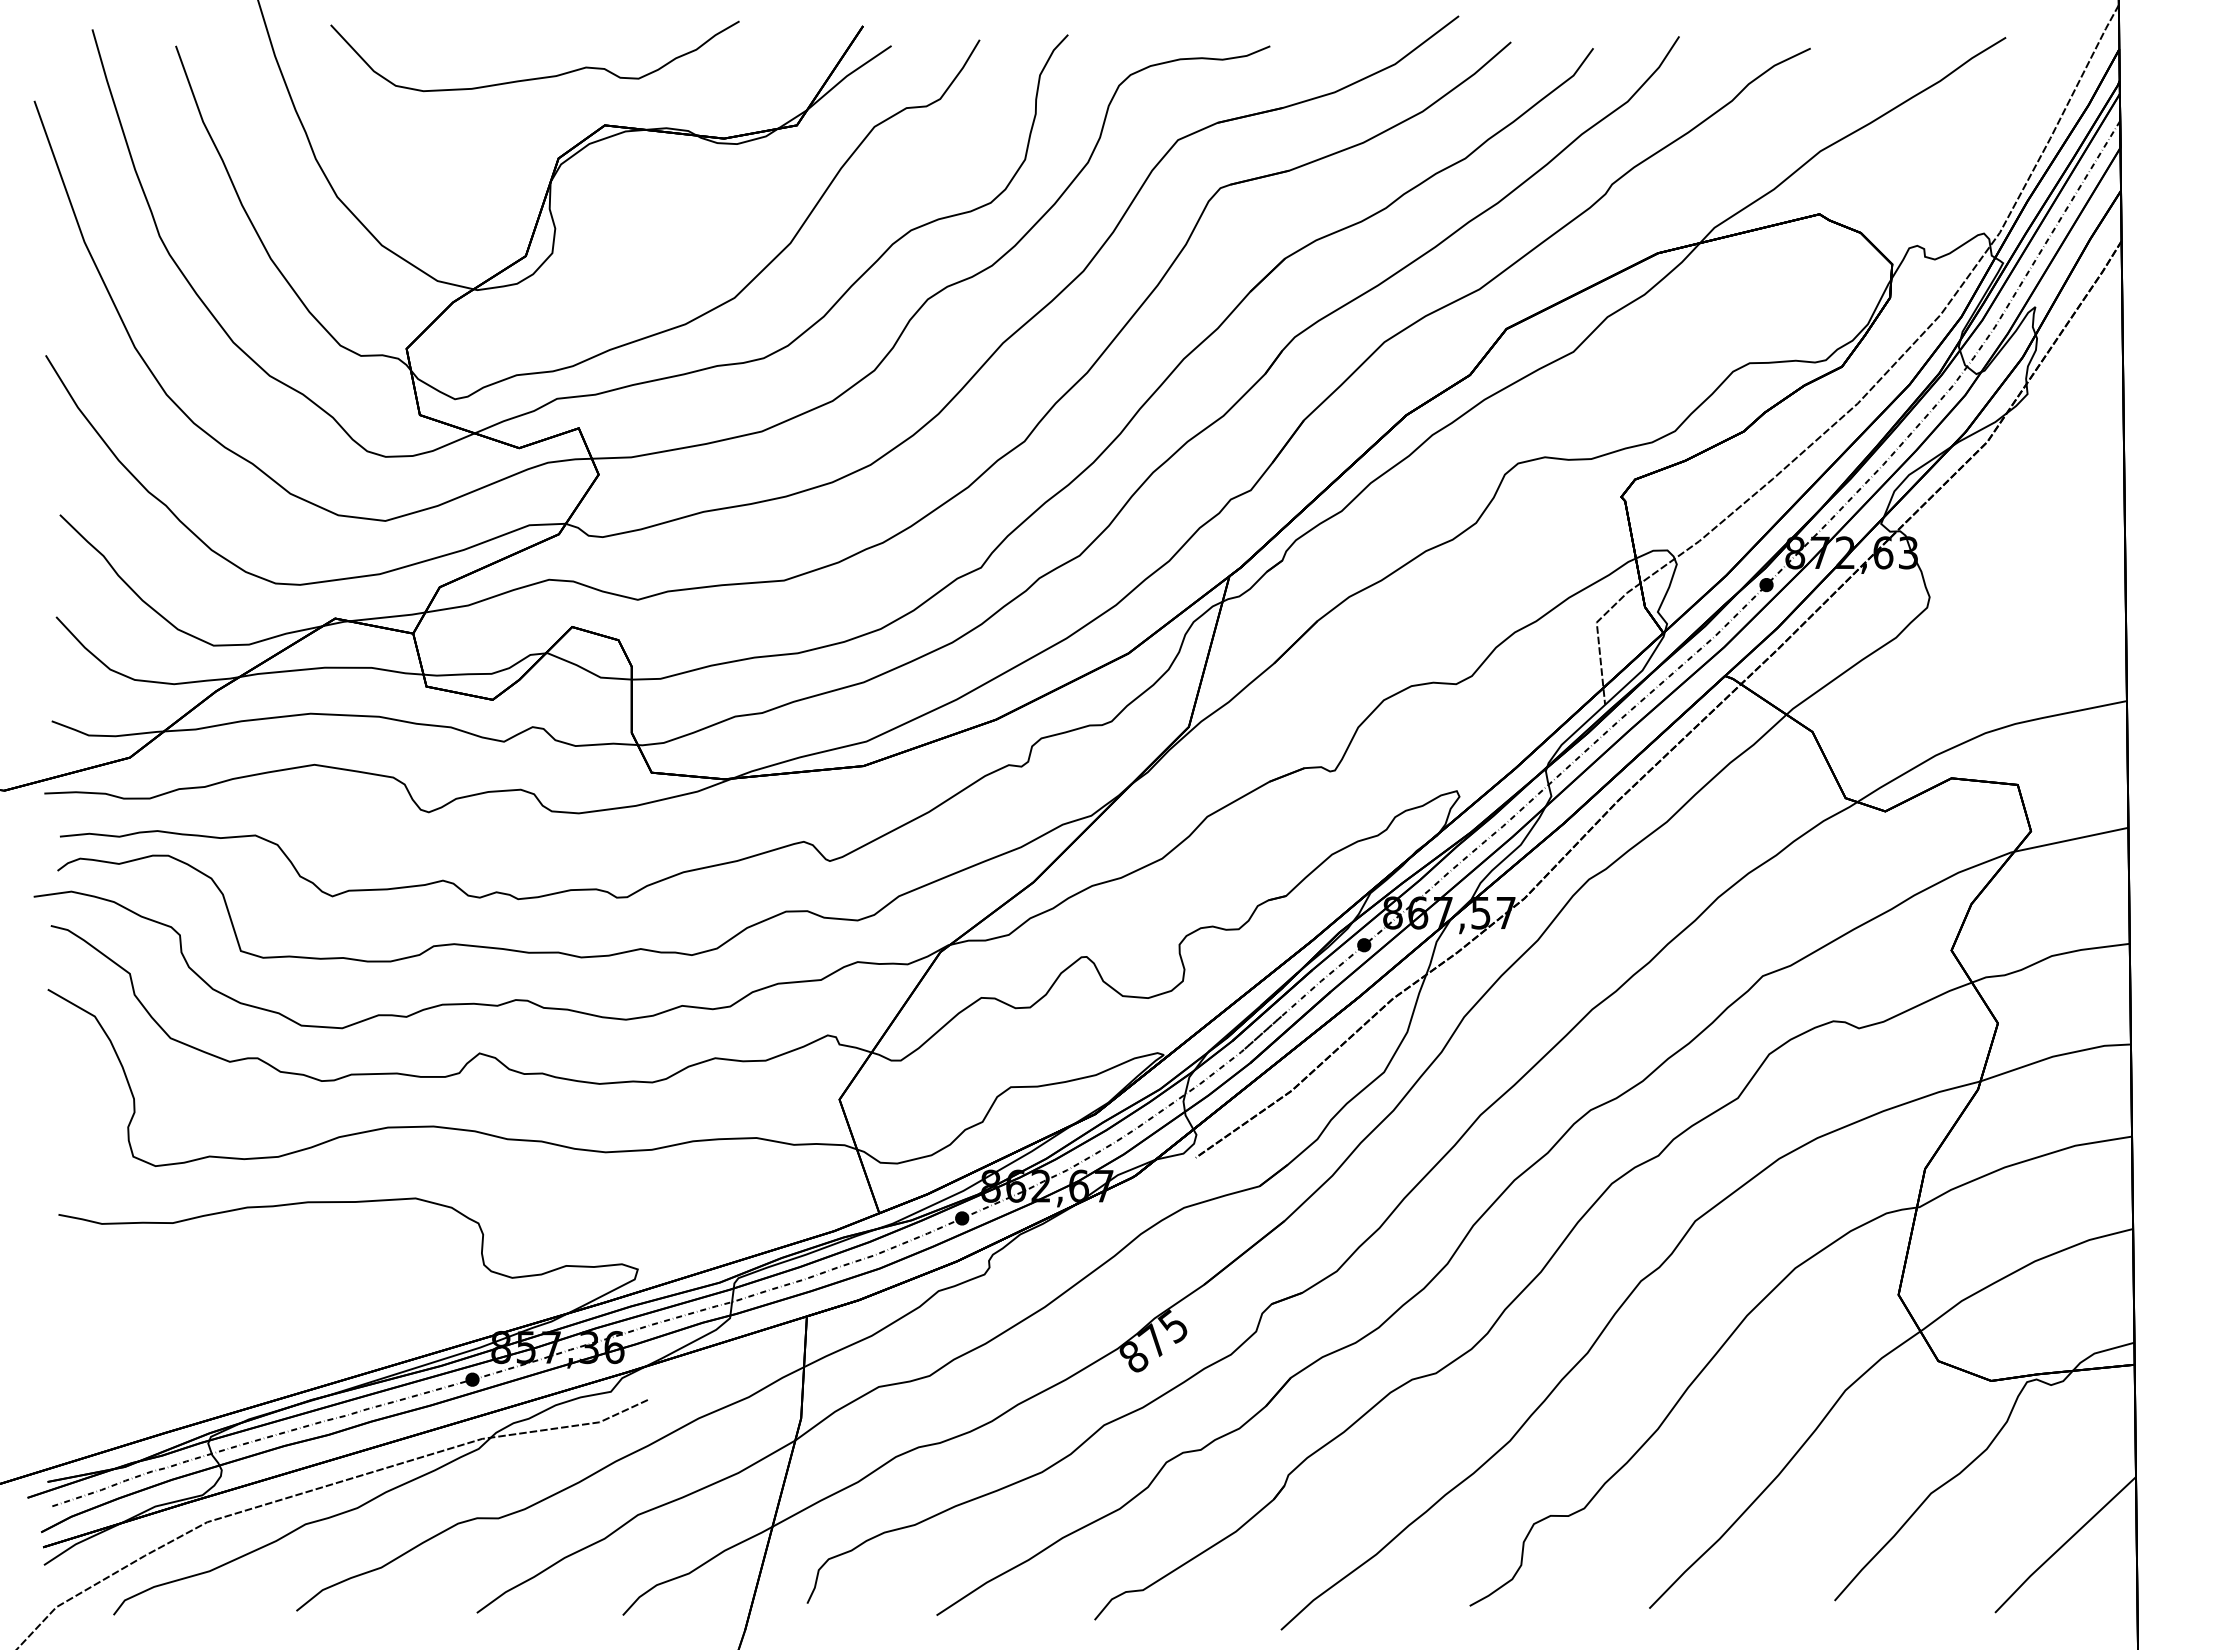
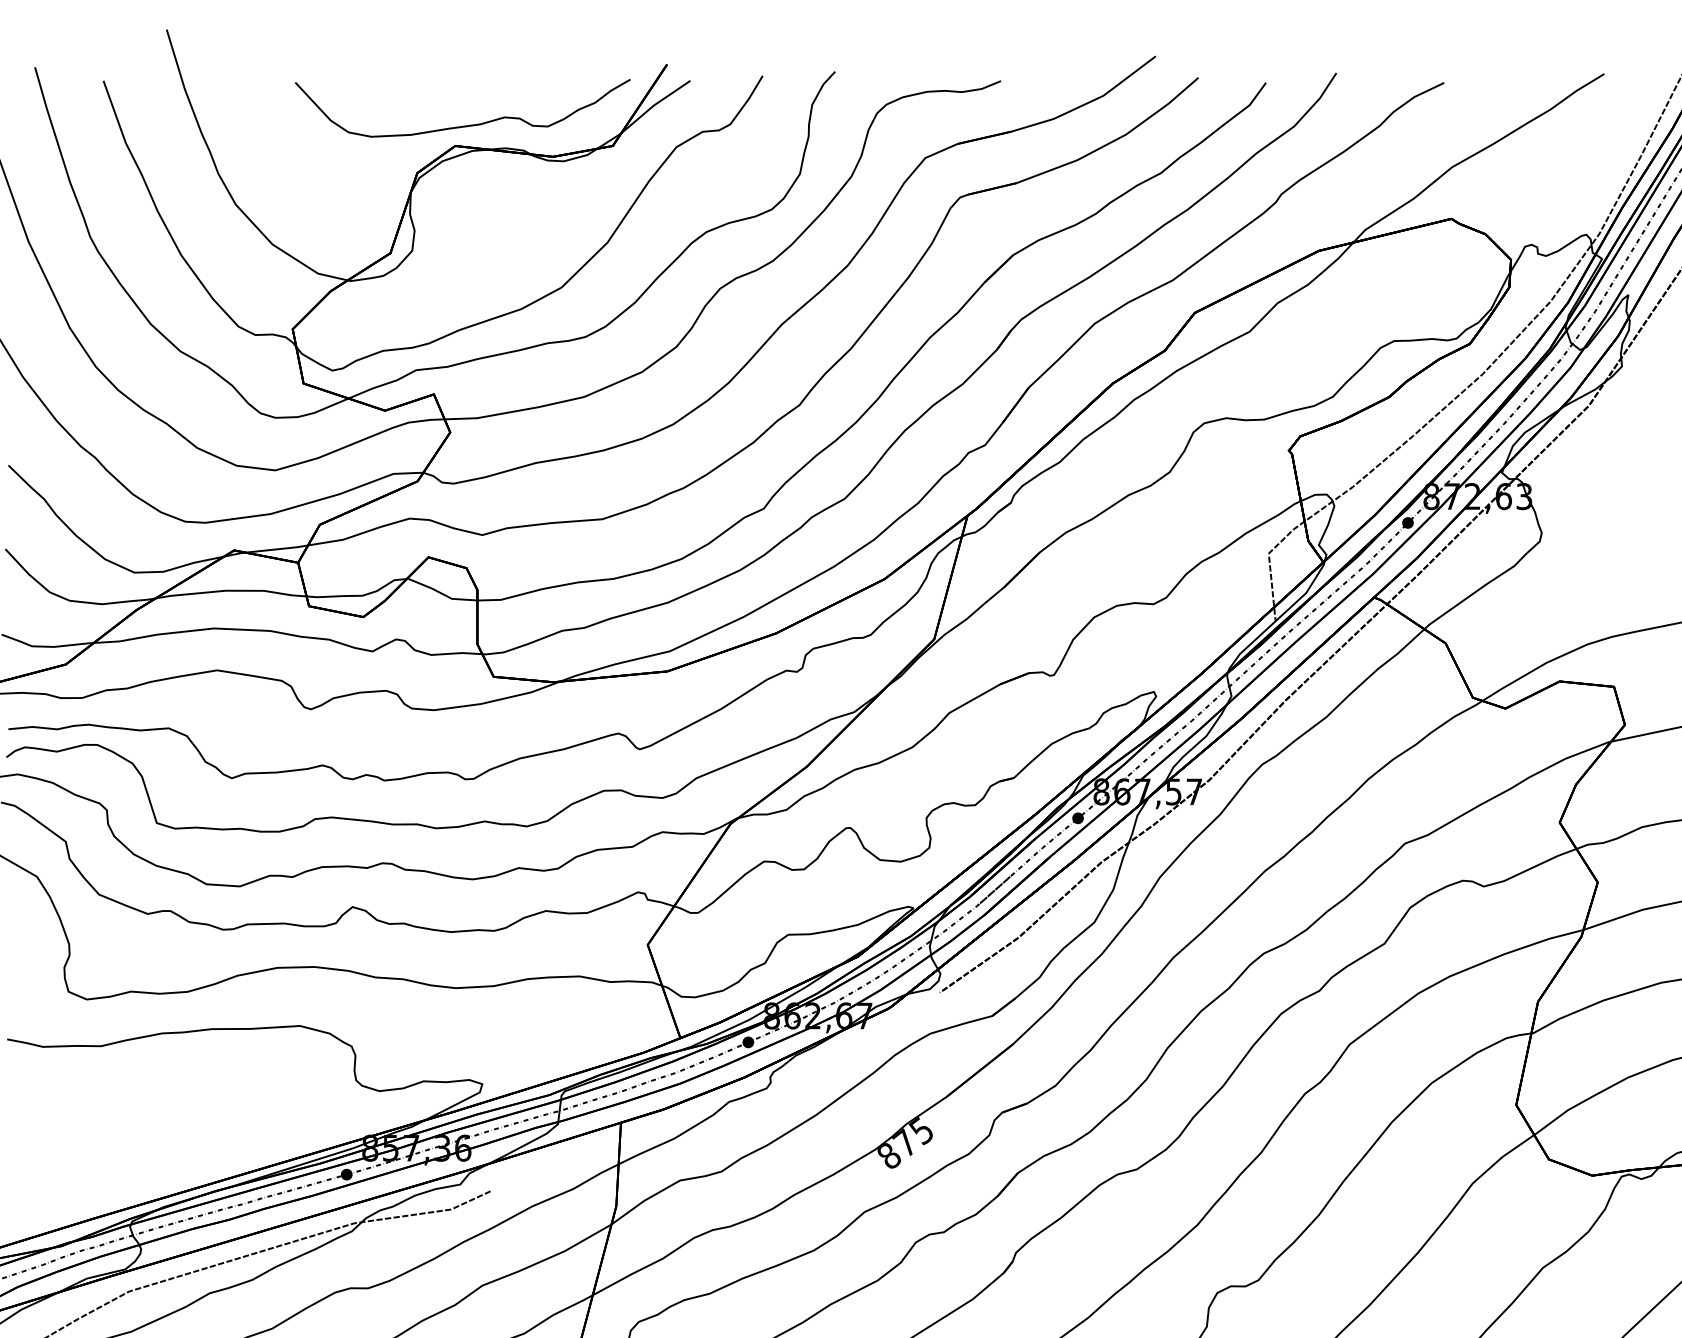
curve: (536, 77) -> (464, 125), moved

